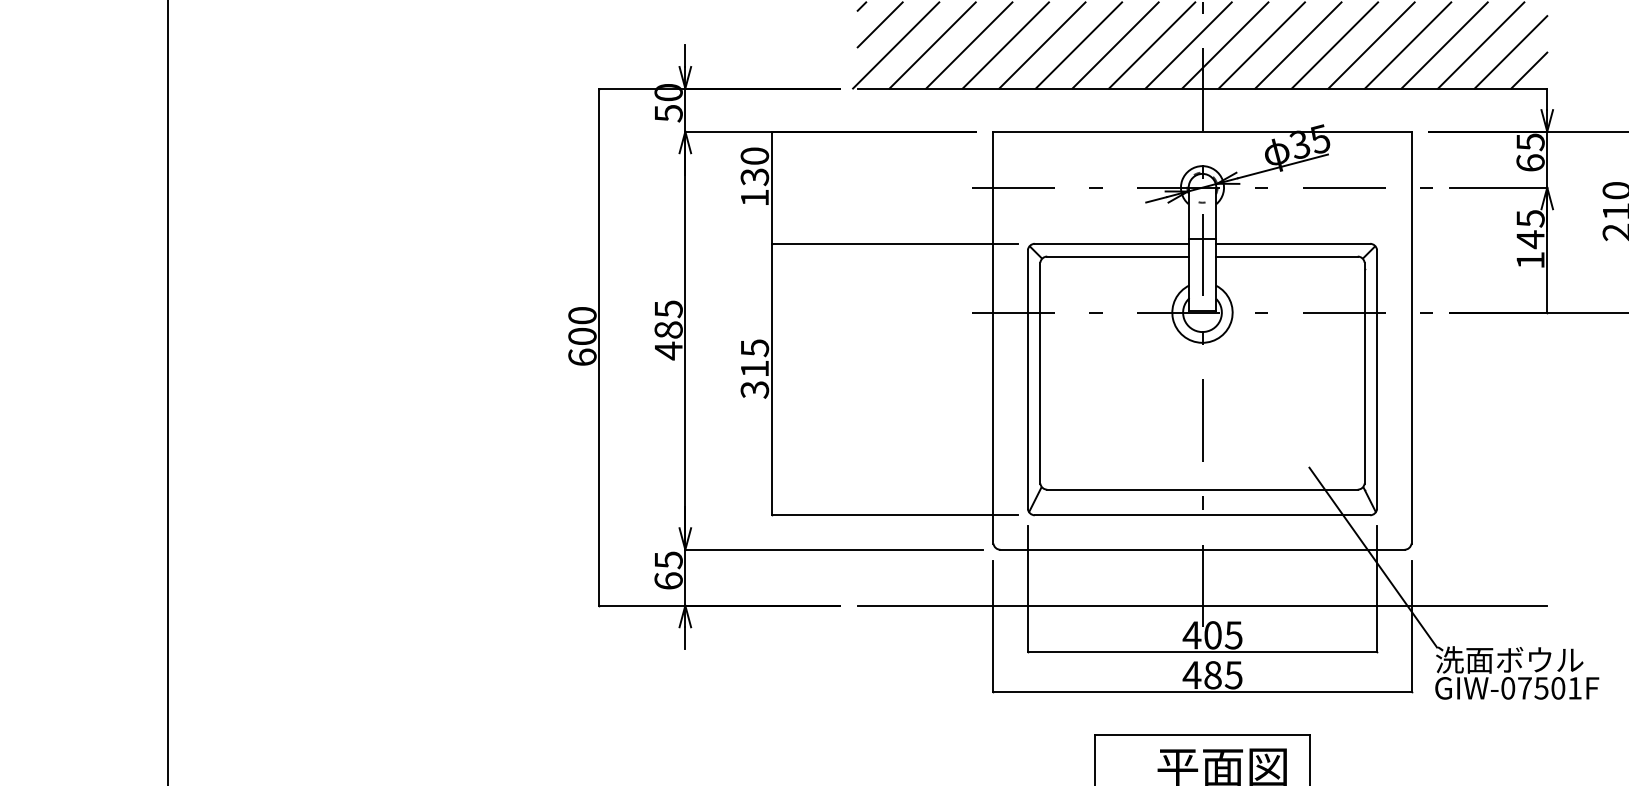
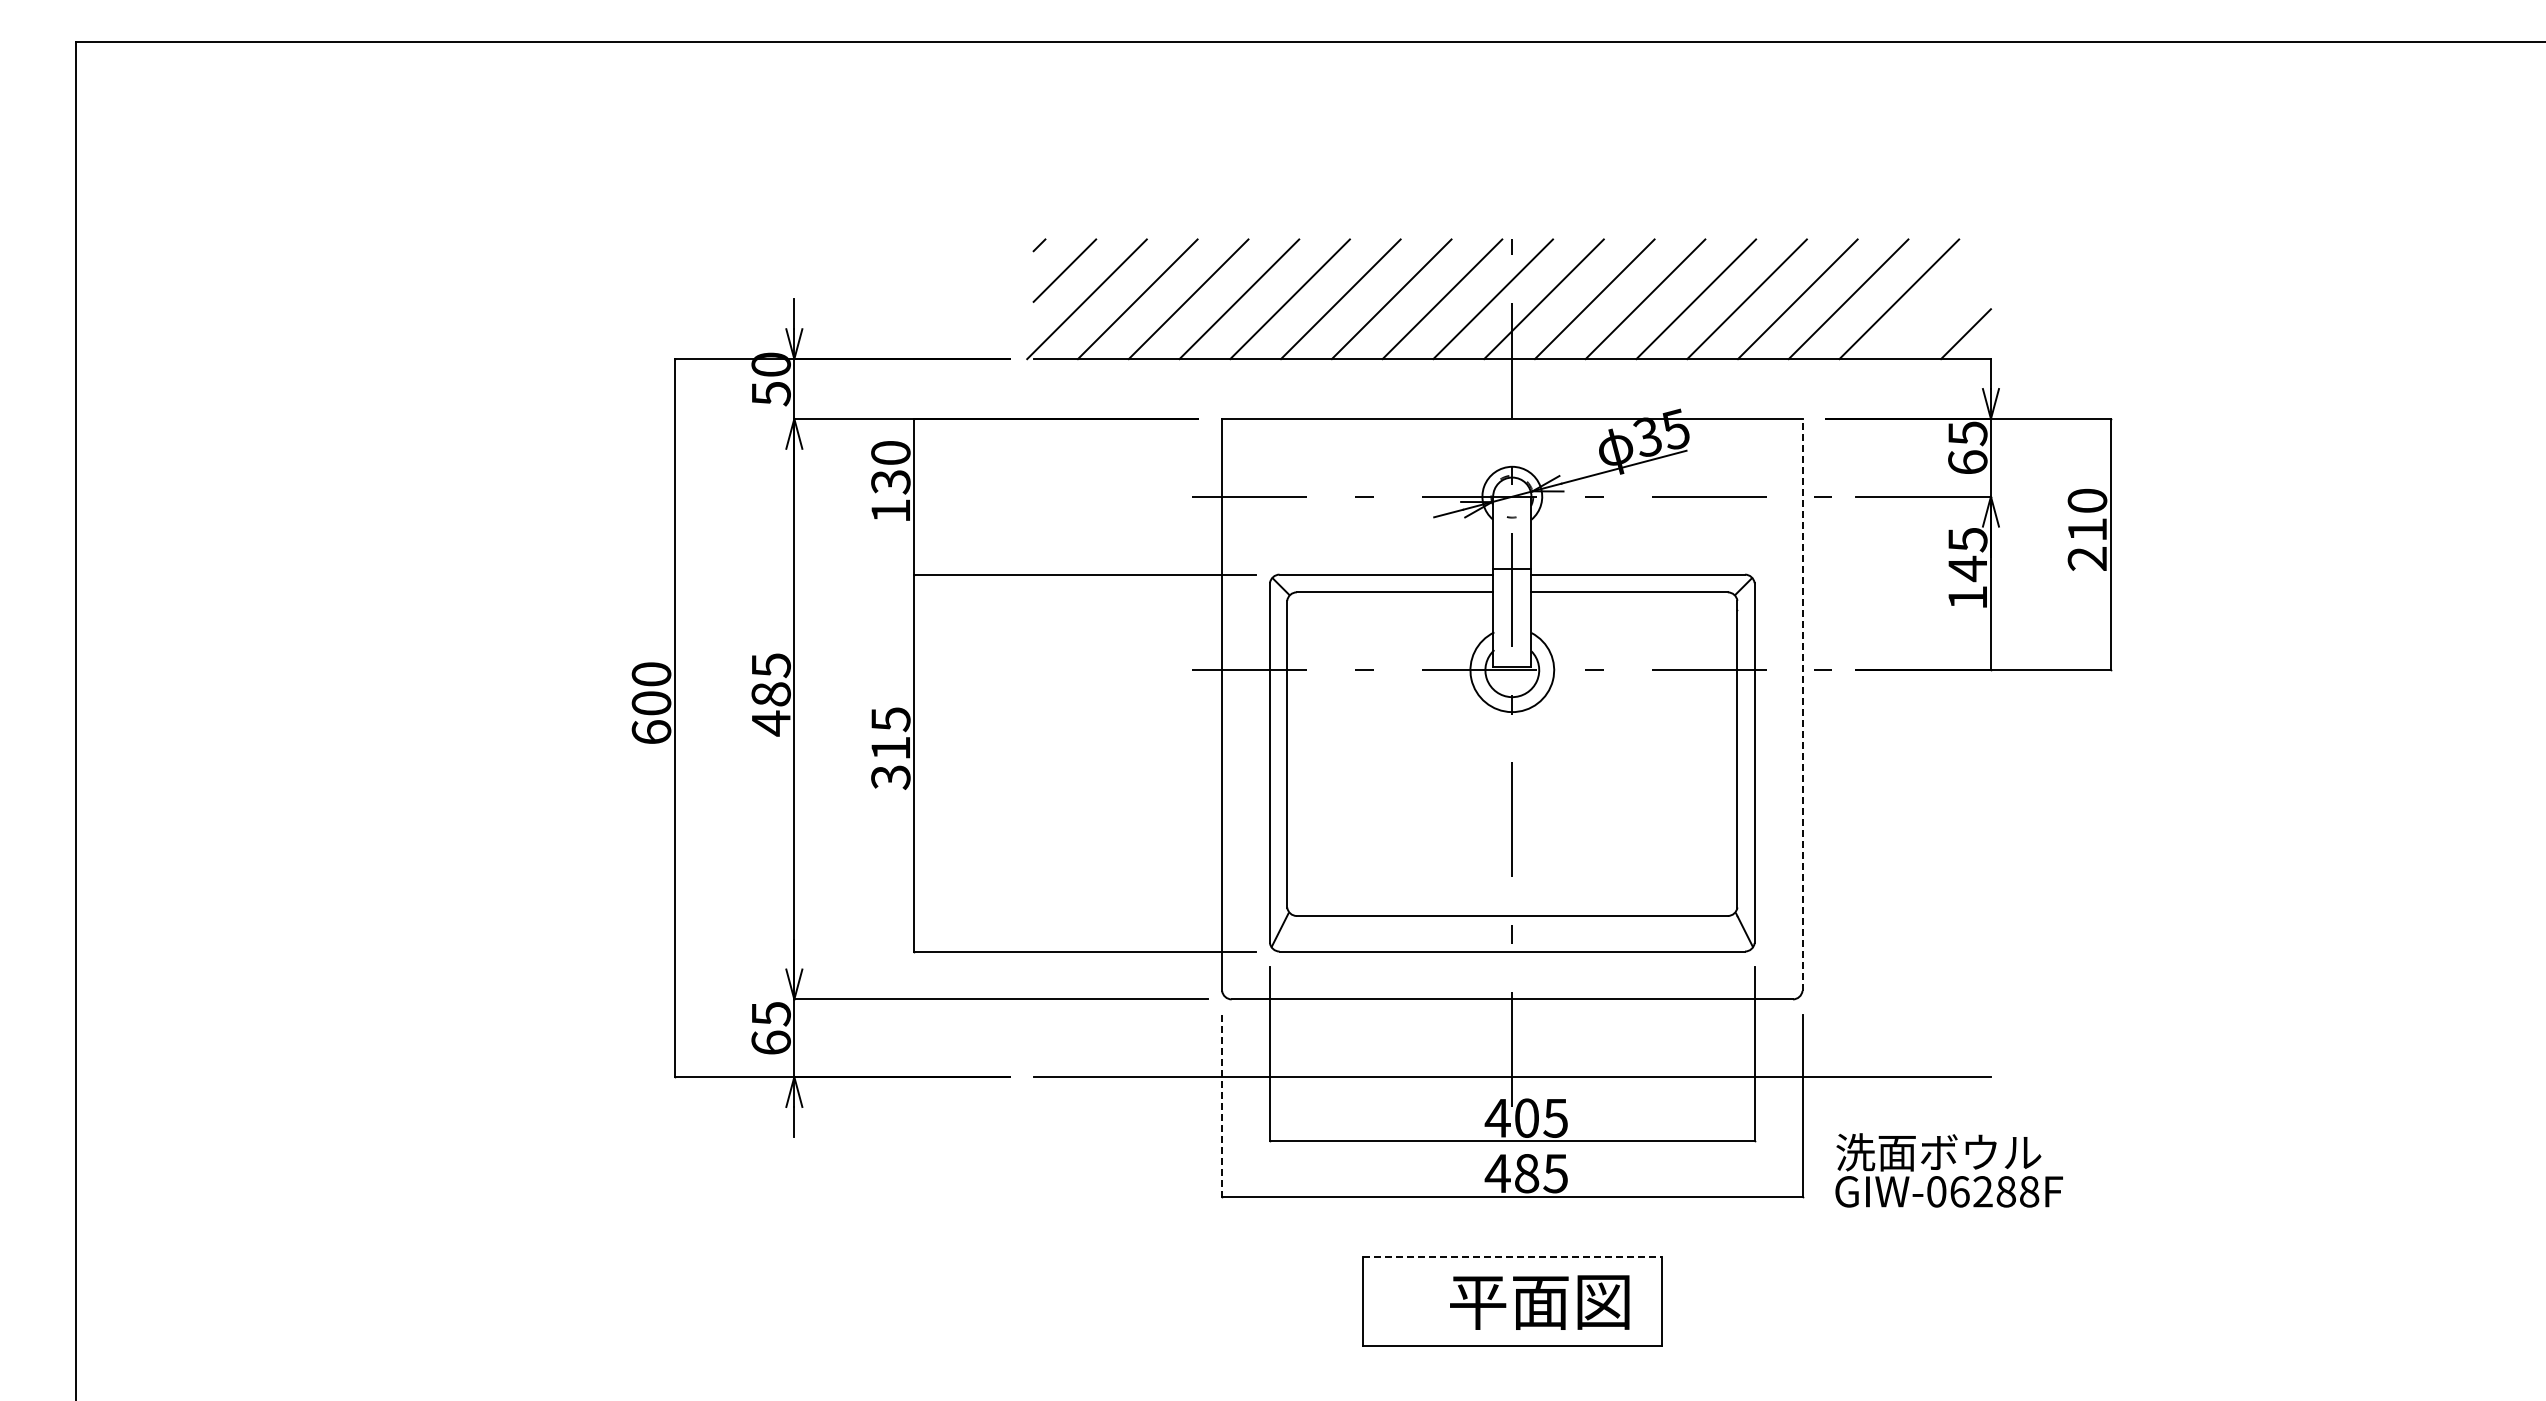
line: (1510, 52) -> (1940, 308), removed
line: (1411, 337) -> (1802, 704), solid -> dashed
line: (1372, 557) -> (1748, 1010), removed
line: (993, 626) -> (1222, 1105), solid -> dashed
text: (1549, 688) -> (1994, 1191), GIW-07501F -> GIW-06288F
line: (1202, 734) -> (1512, 1256), solid -> dashed

